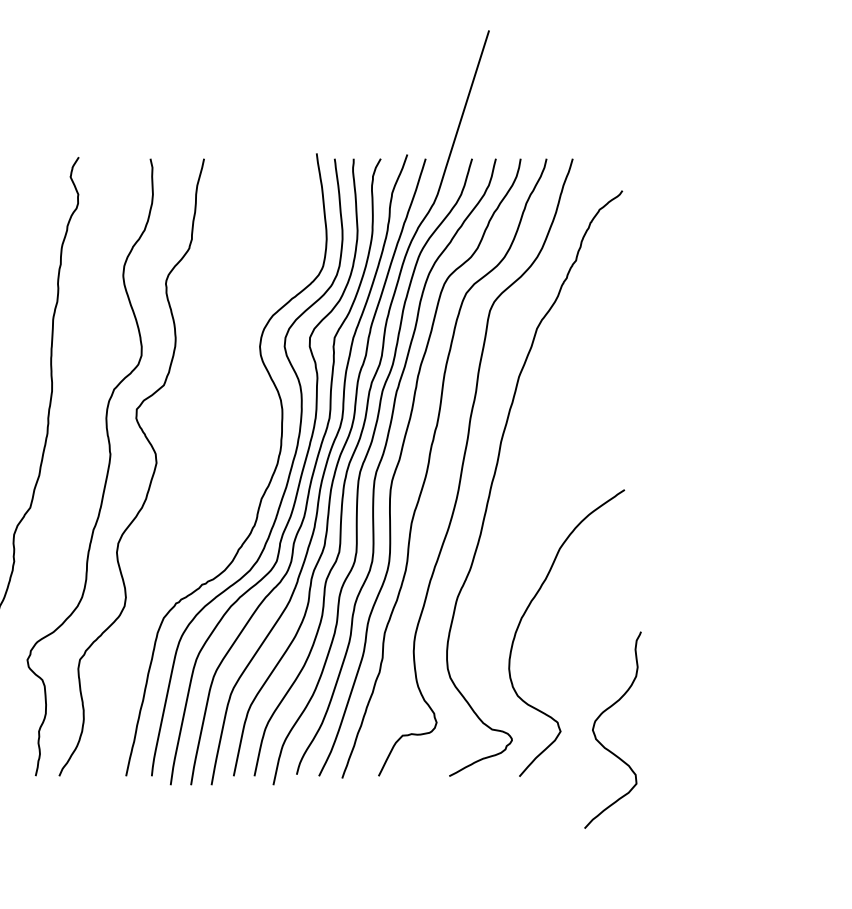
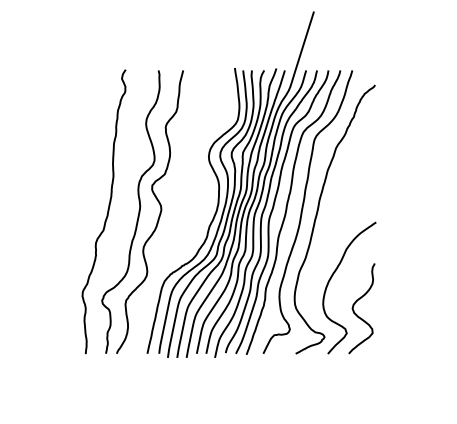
curve: (601, 740) -> (356, 313), moved

